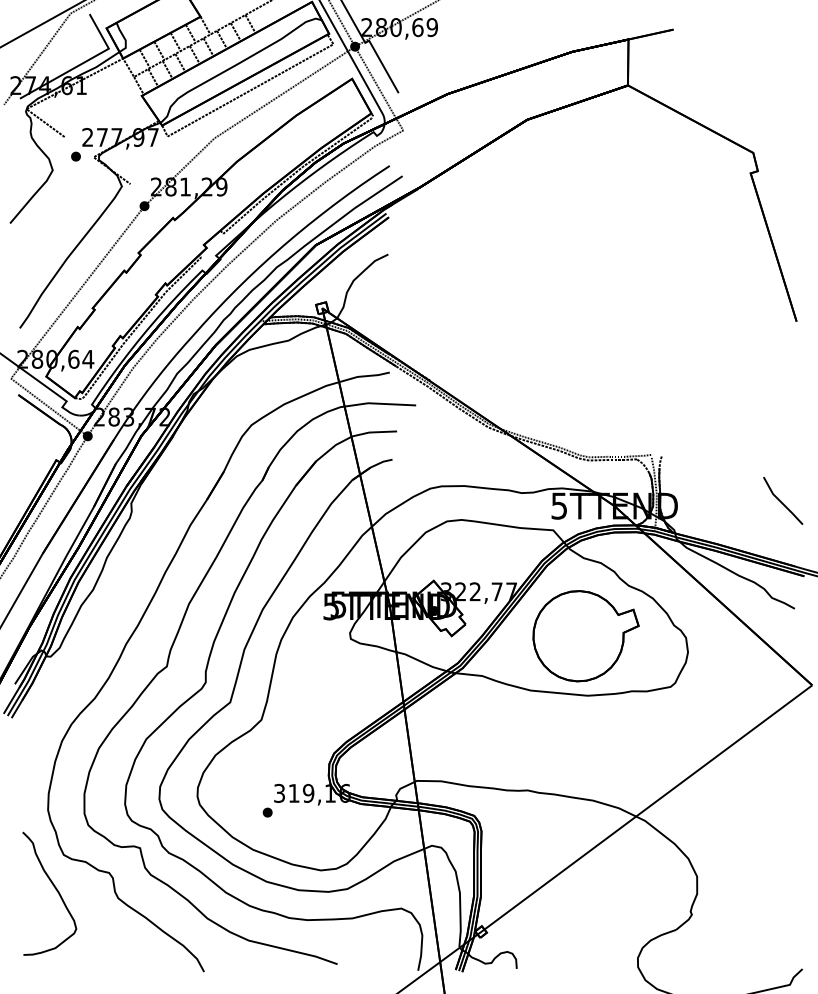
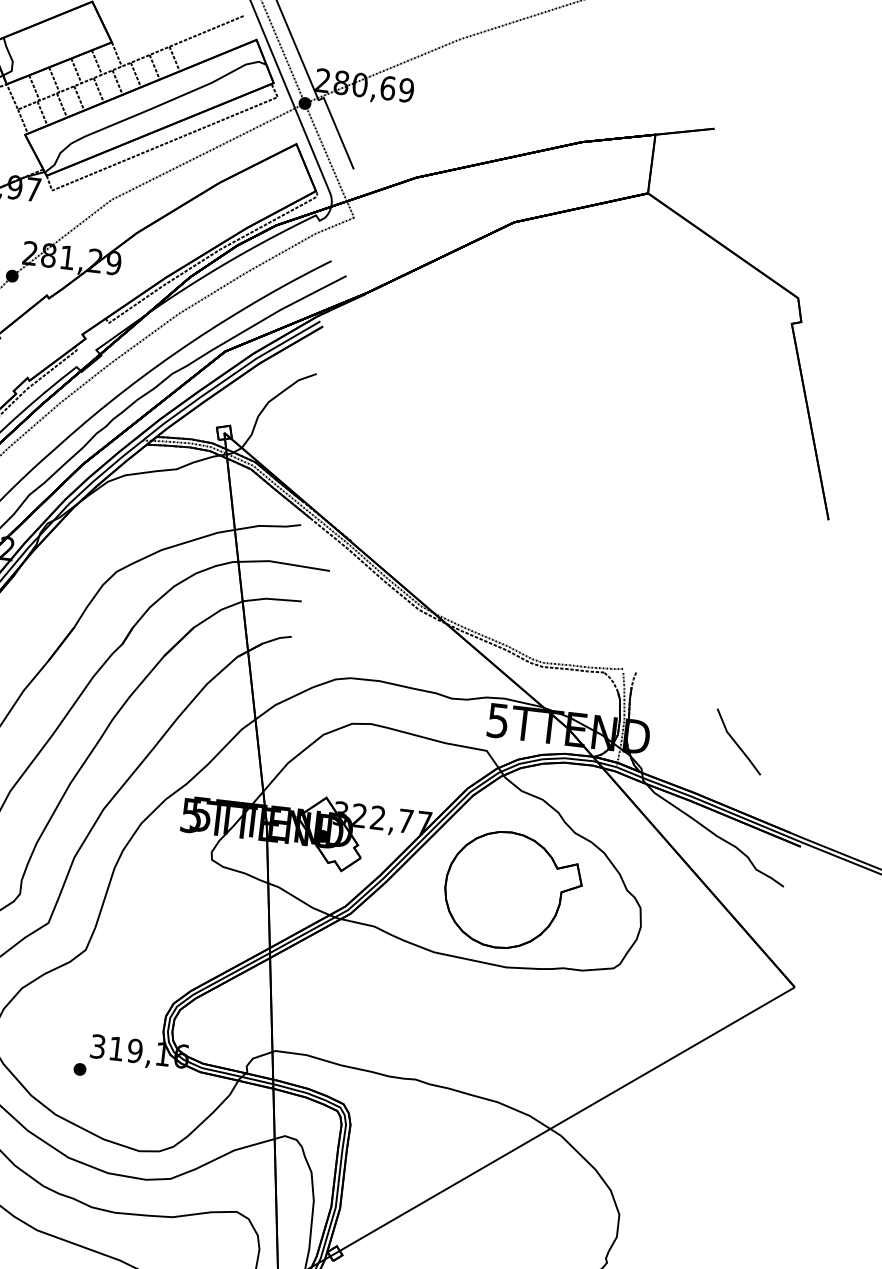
line: (781, 501) -> (736, 742), moved

